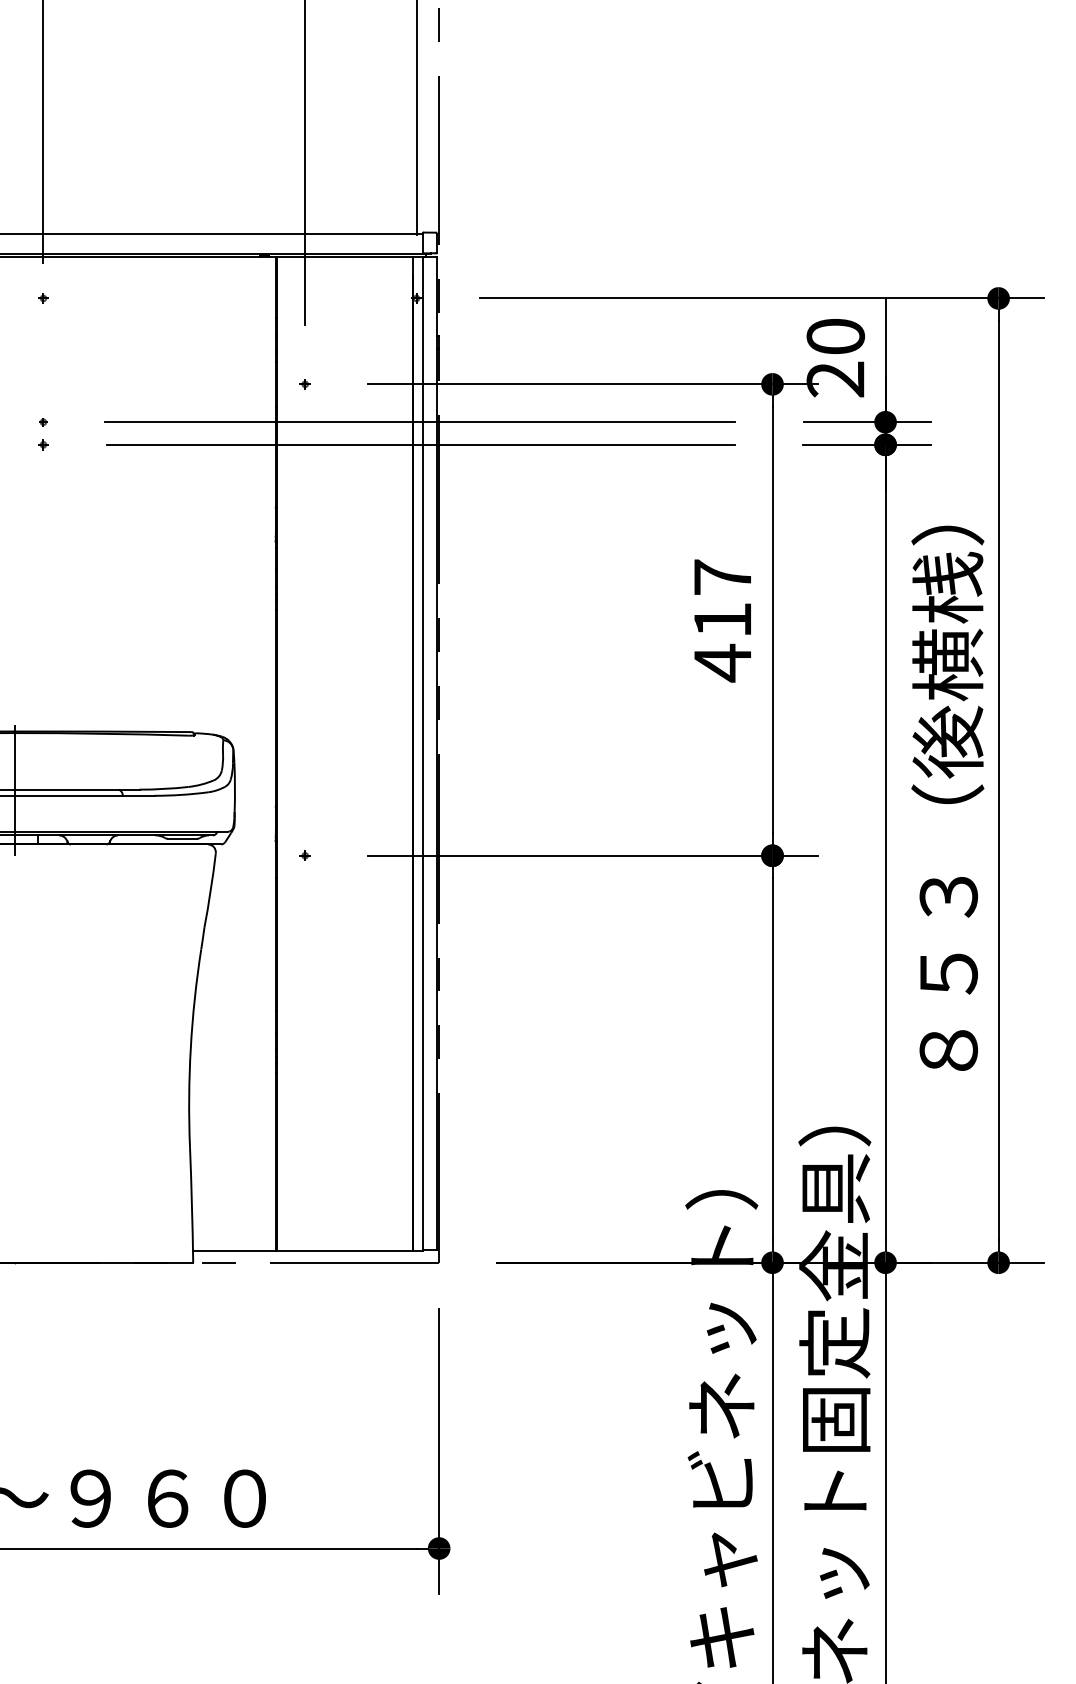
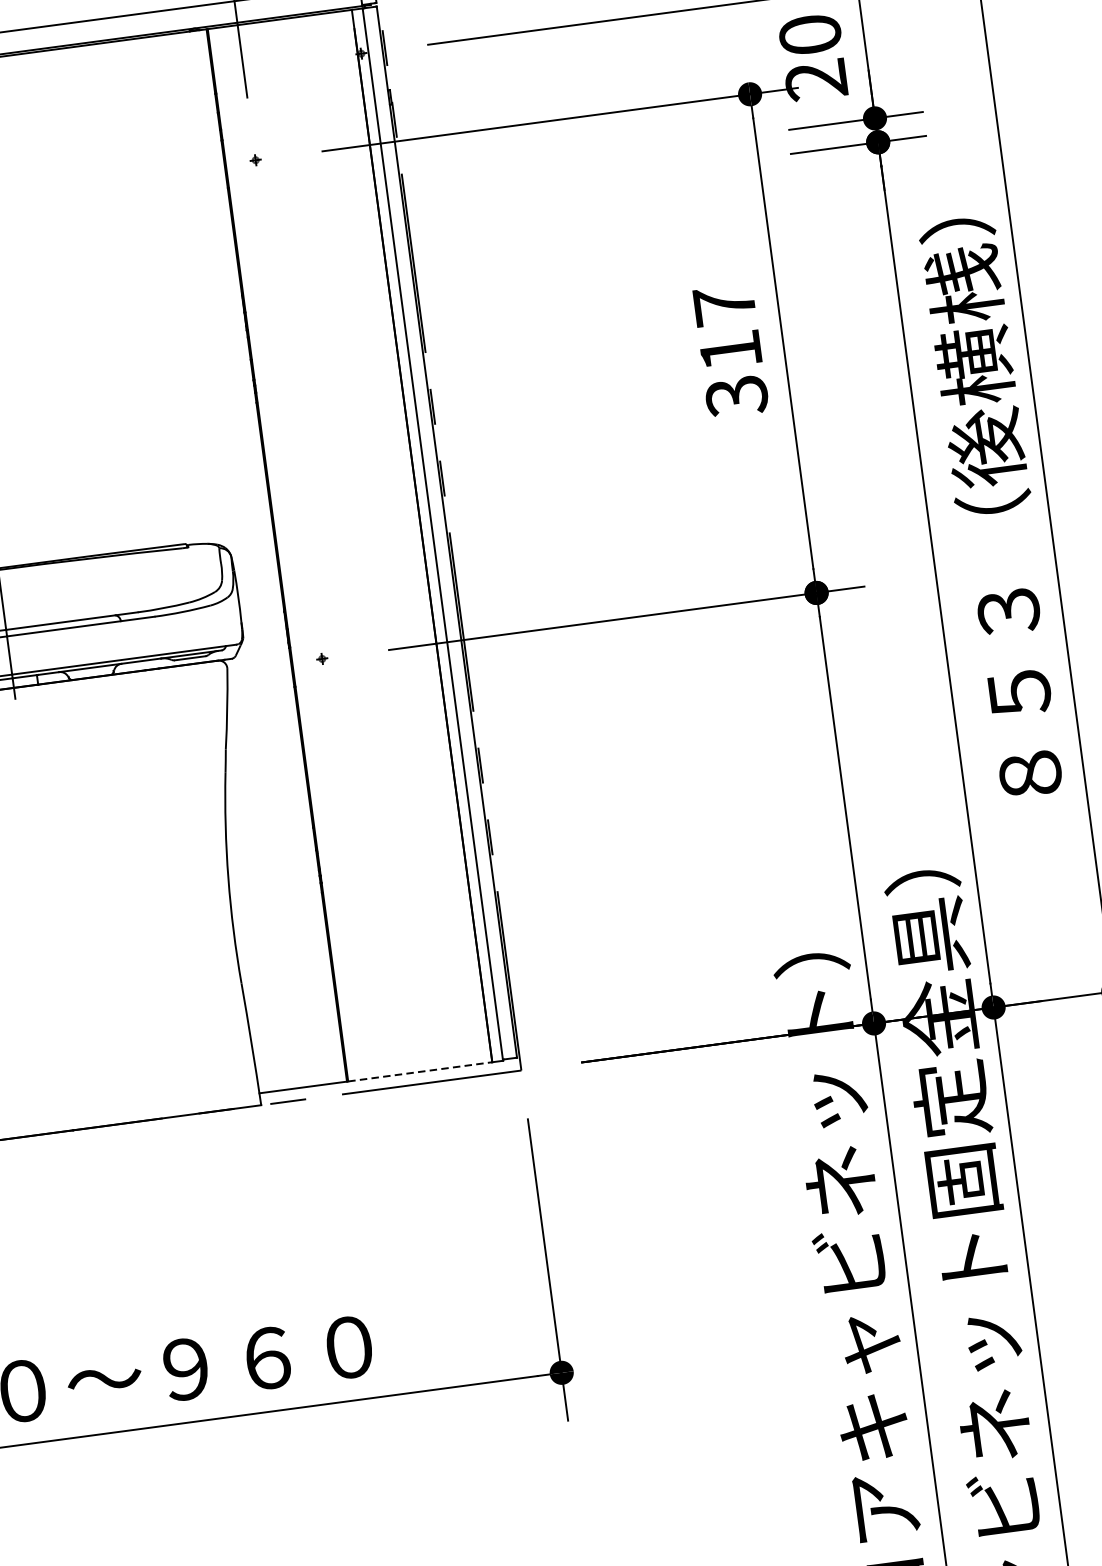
line: (420, 422) -> (383, 184), removed
line: (420, 444) -> (386, 207), removed
text: (722, 662) -> (736, 395), 417 -> 317
line: (345, 1251) -> (420, 1071), solid -> dashed

